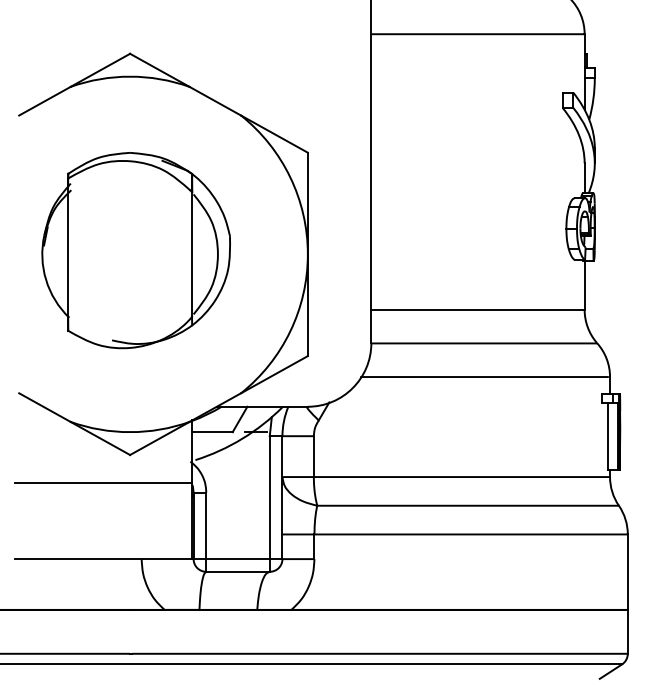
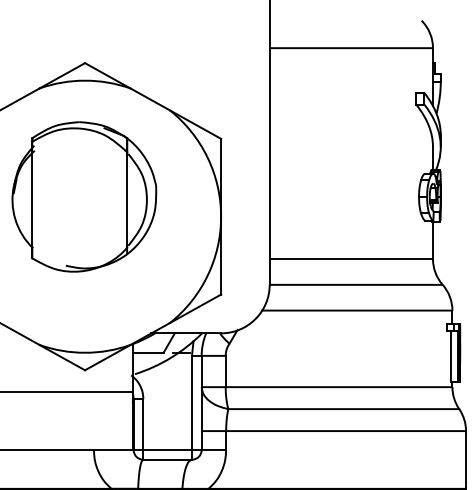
part: (135, 250) -> (83, 196), moved

